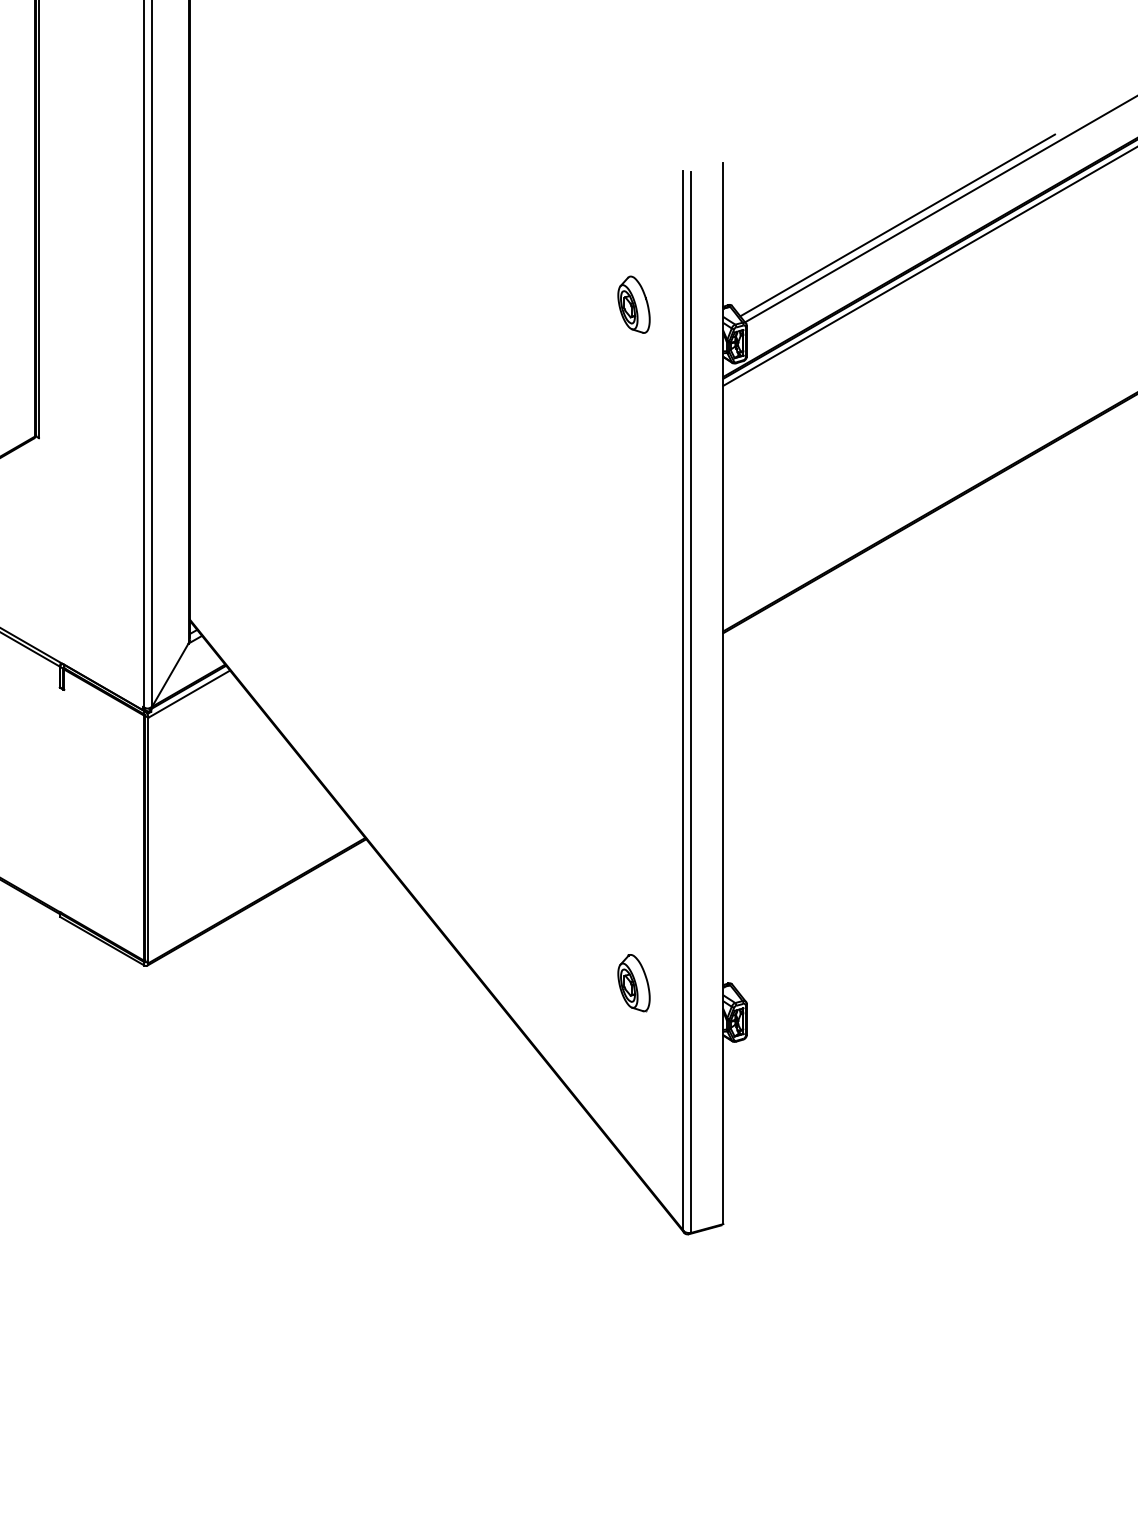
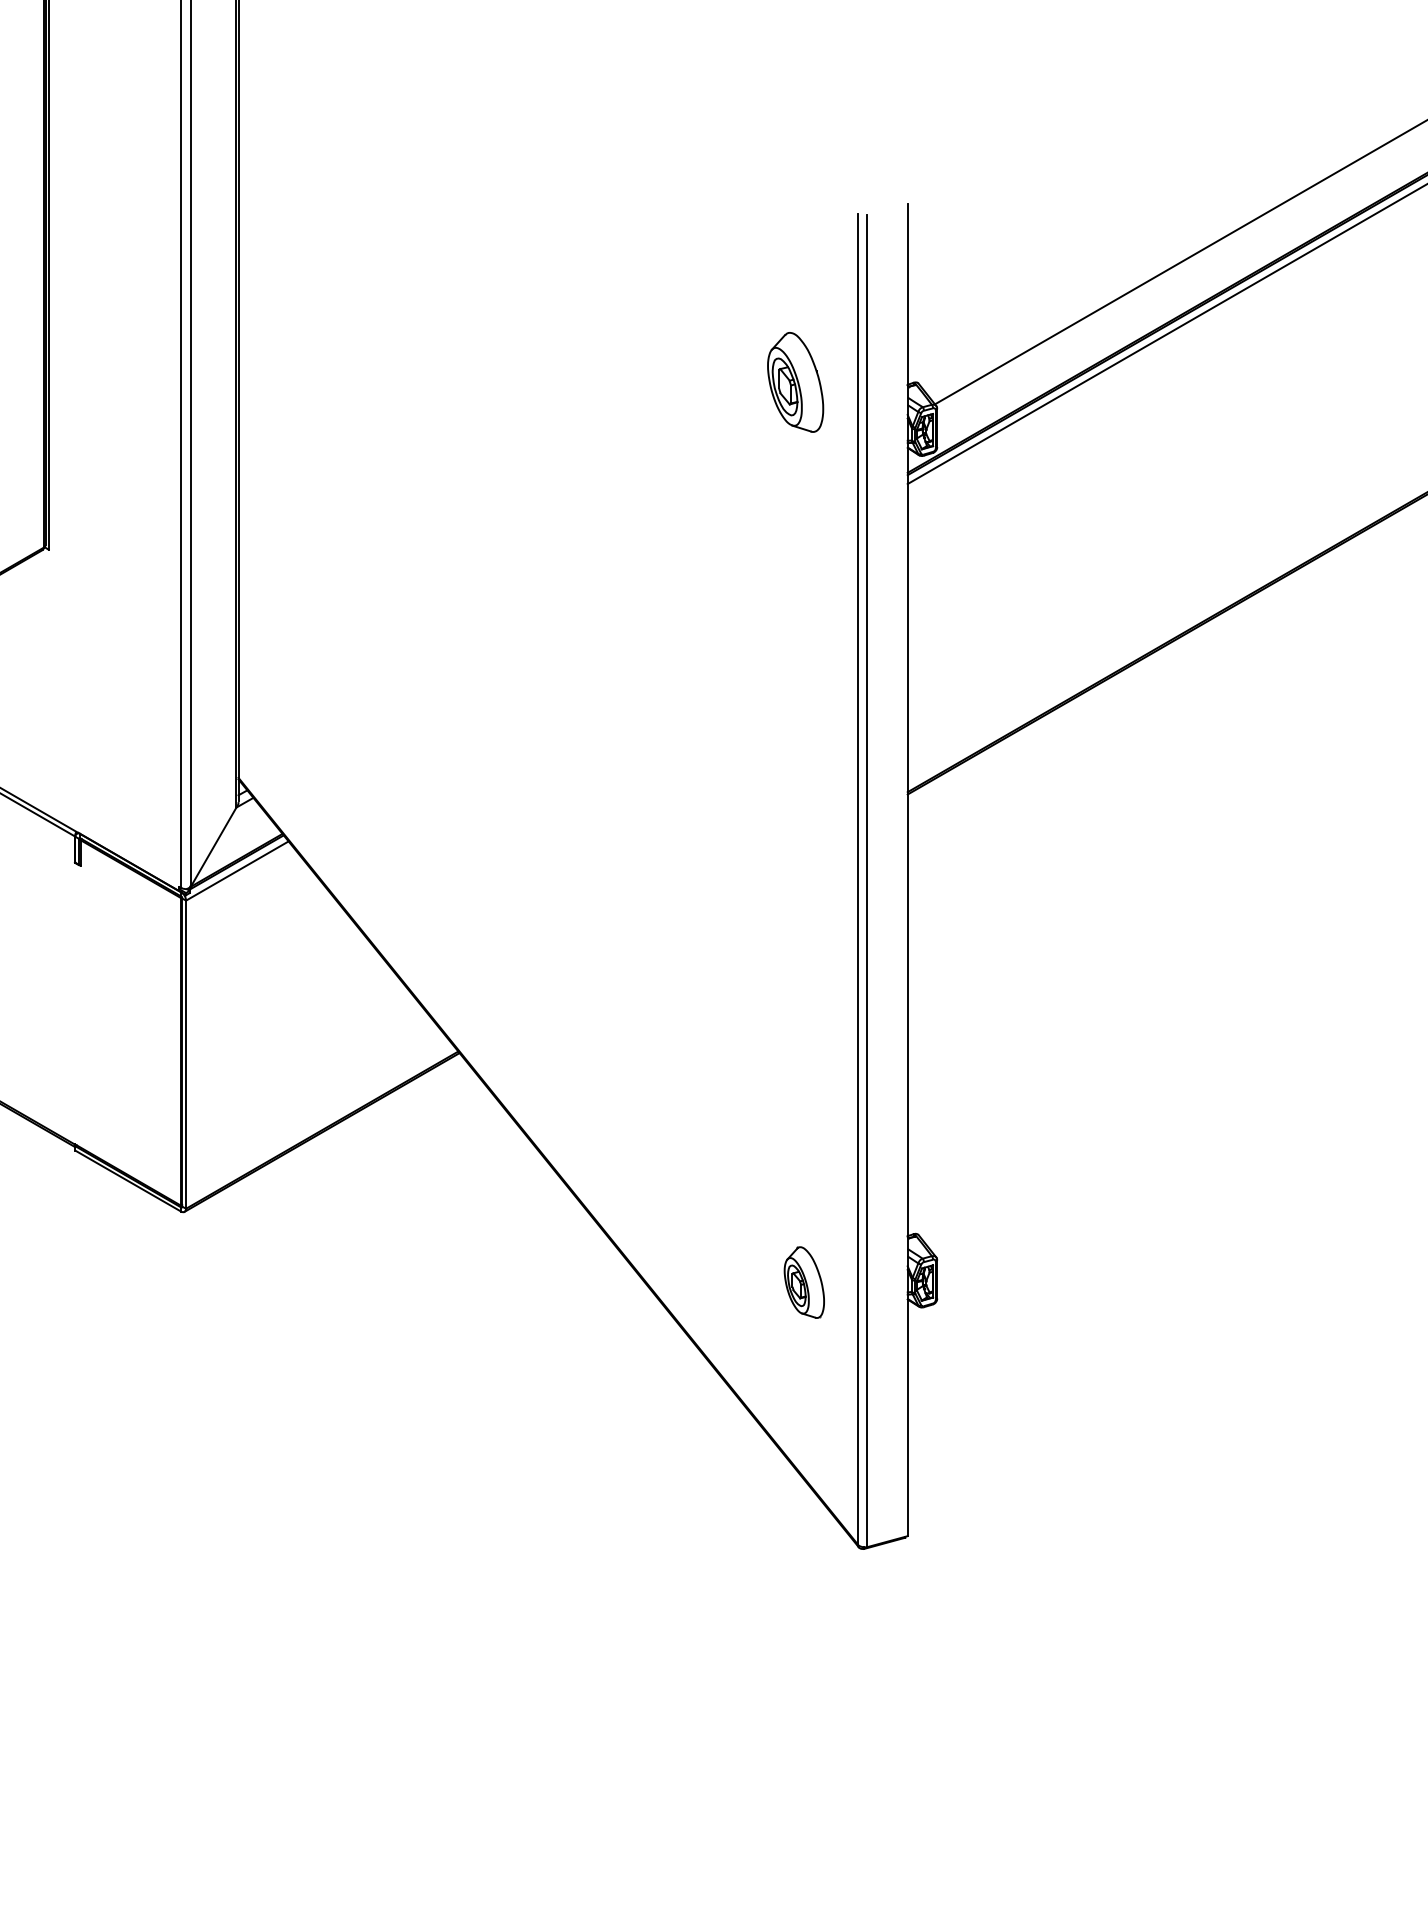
line: (897, 225) -> (1126, 282), removed
part: (633, 304) -> (794, 381), size x1.4
part: (633, 983) -> (803, 1283), moved

